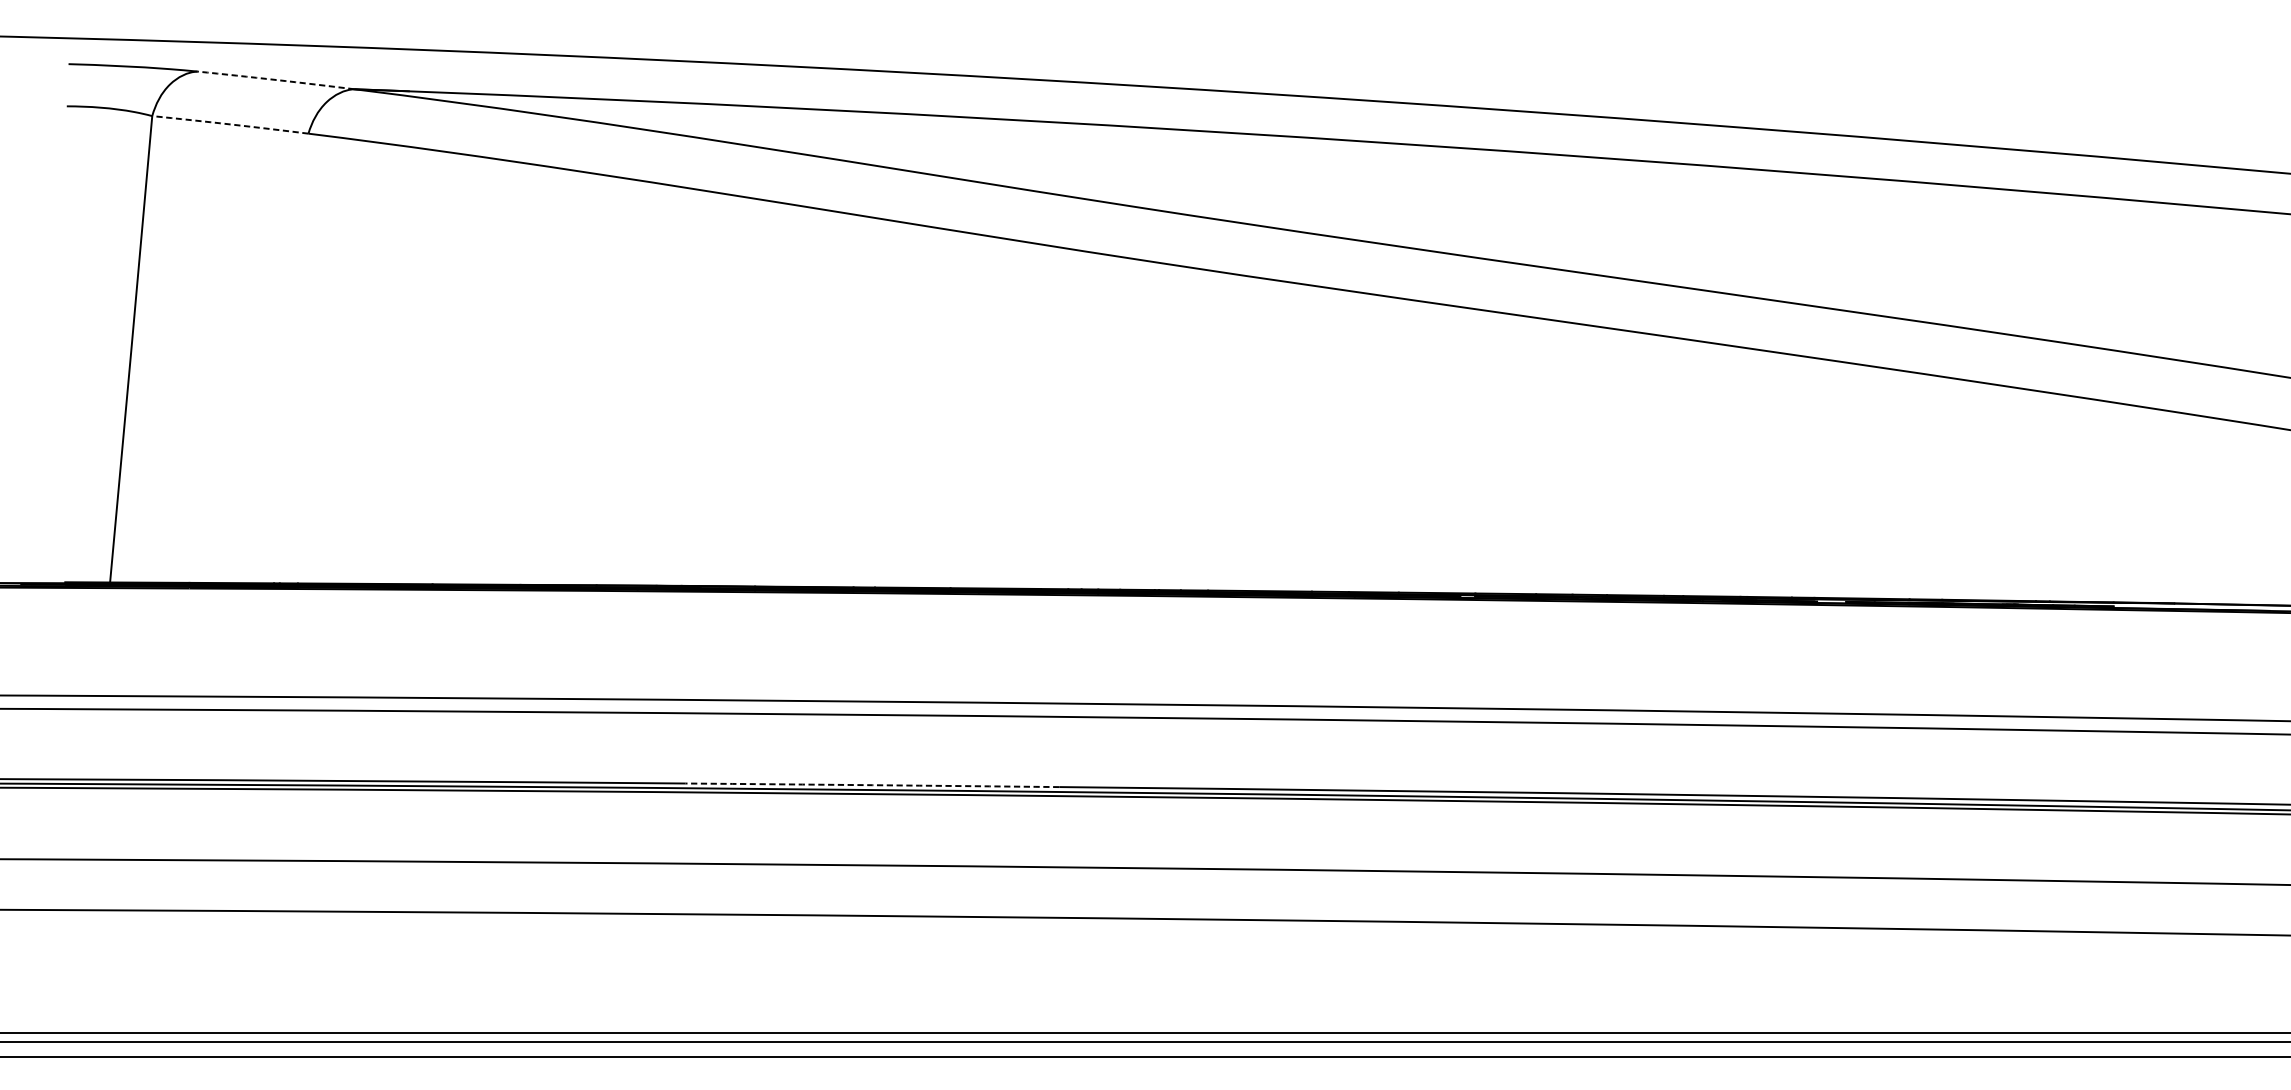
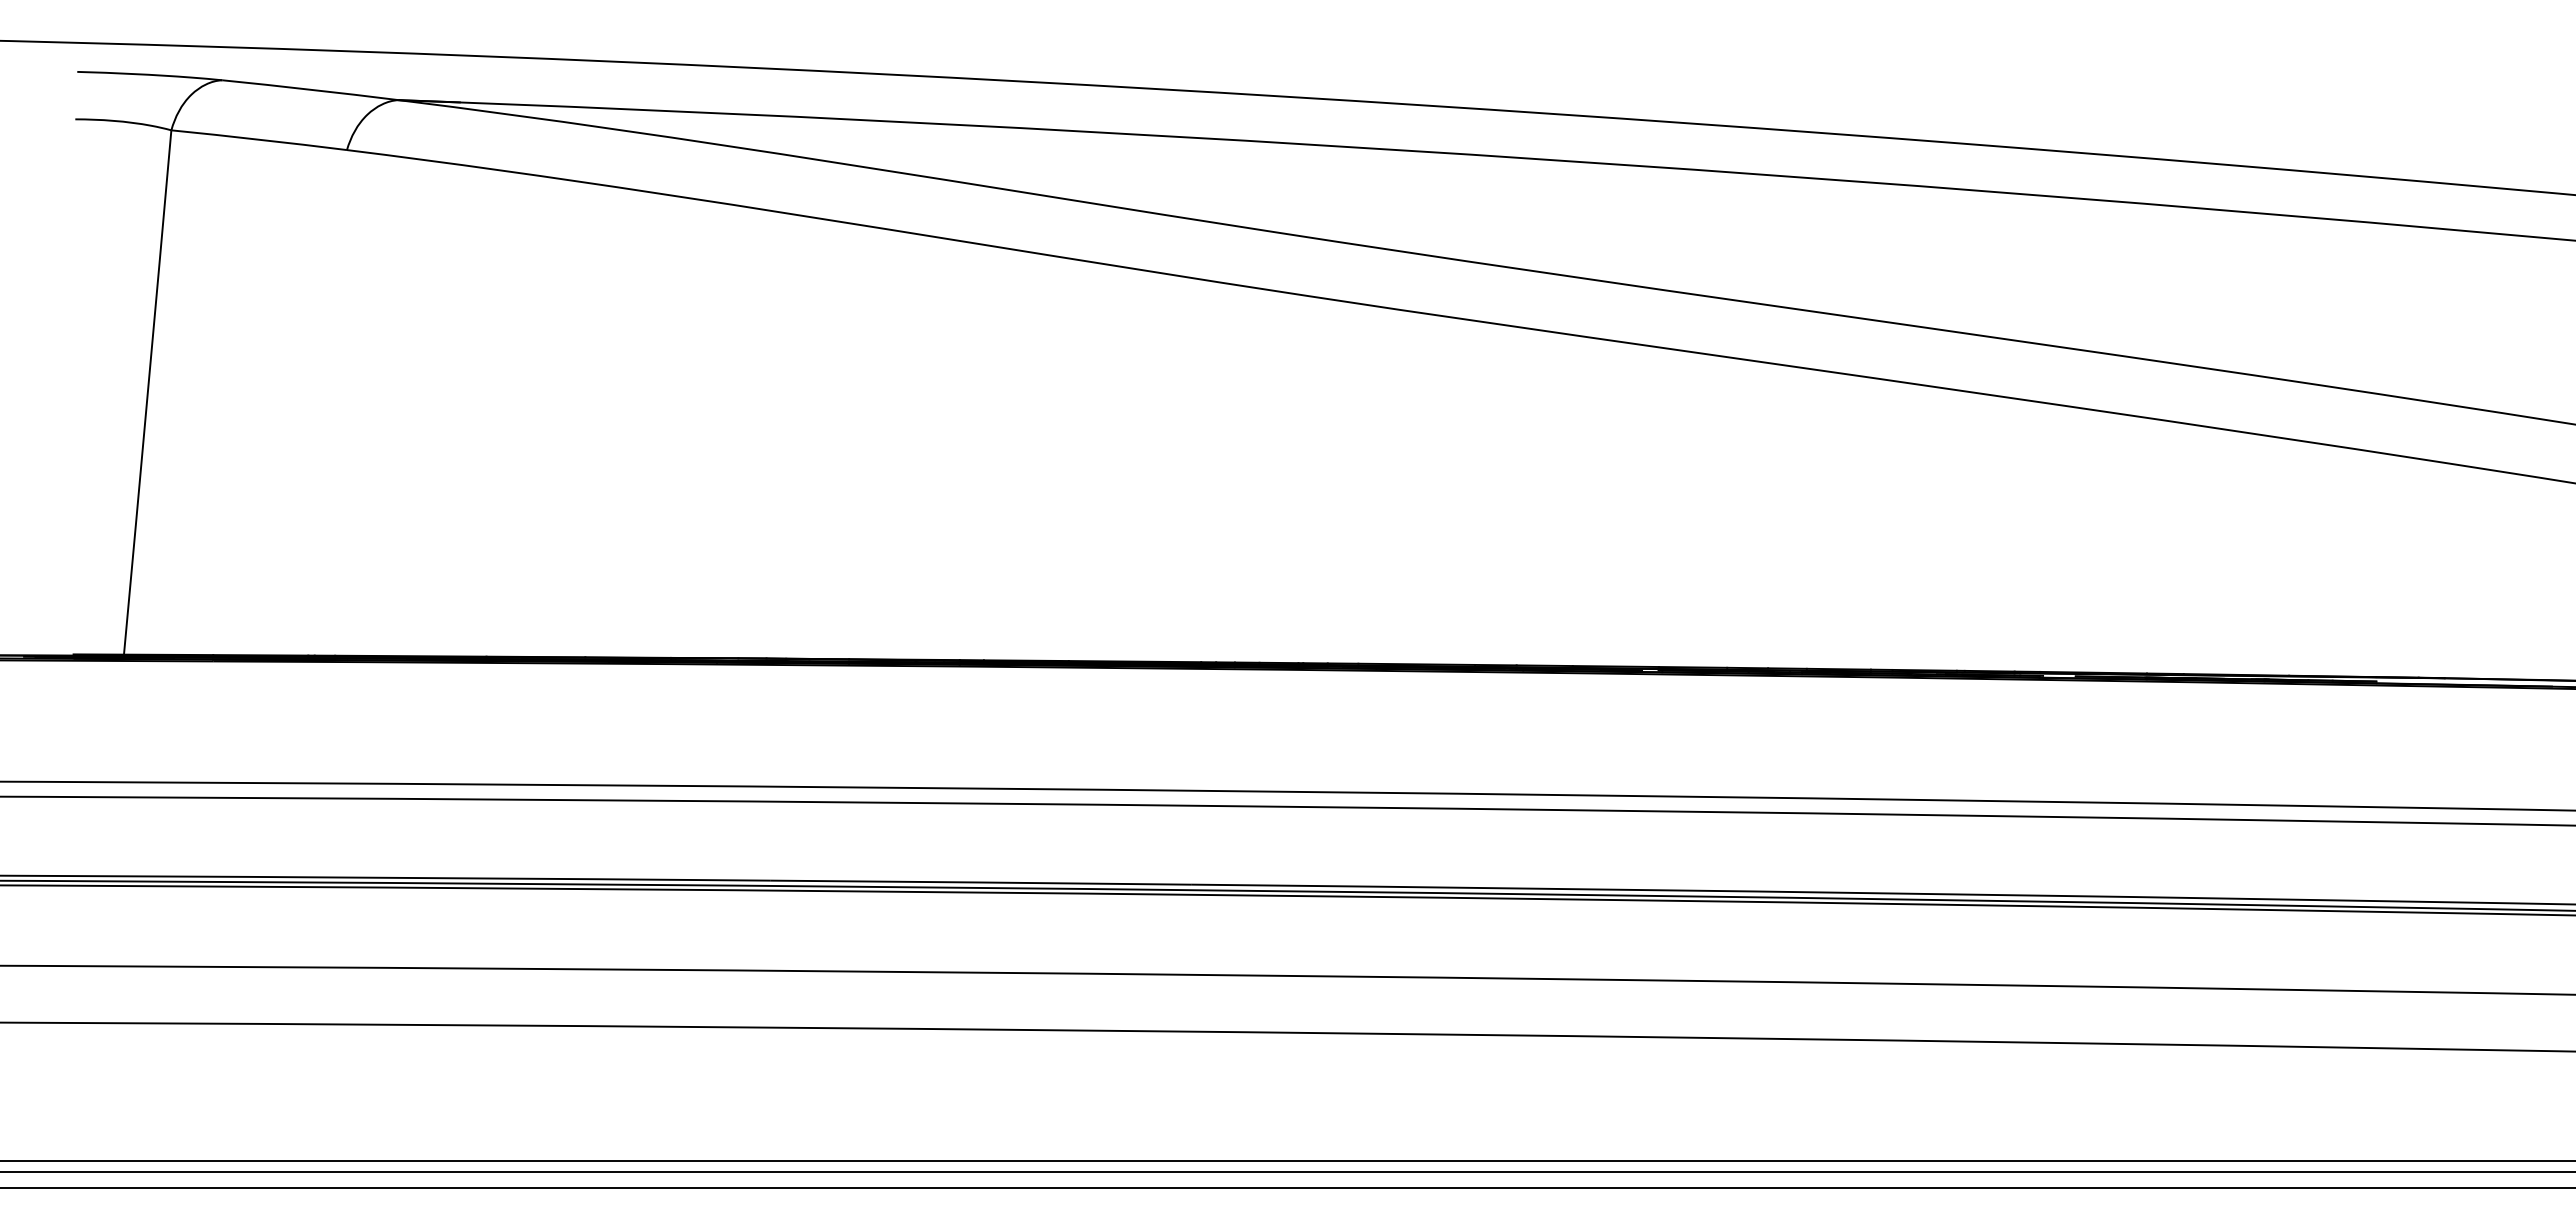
arc: (276, 79) -> (310, 89), dashed -> solid
arc: (230, 124) -> (259, 139), dashed -> solid
arc: (871, 785) -> (980, 882), dashed -> solid

